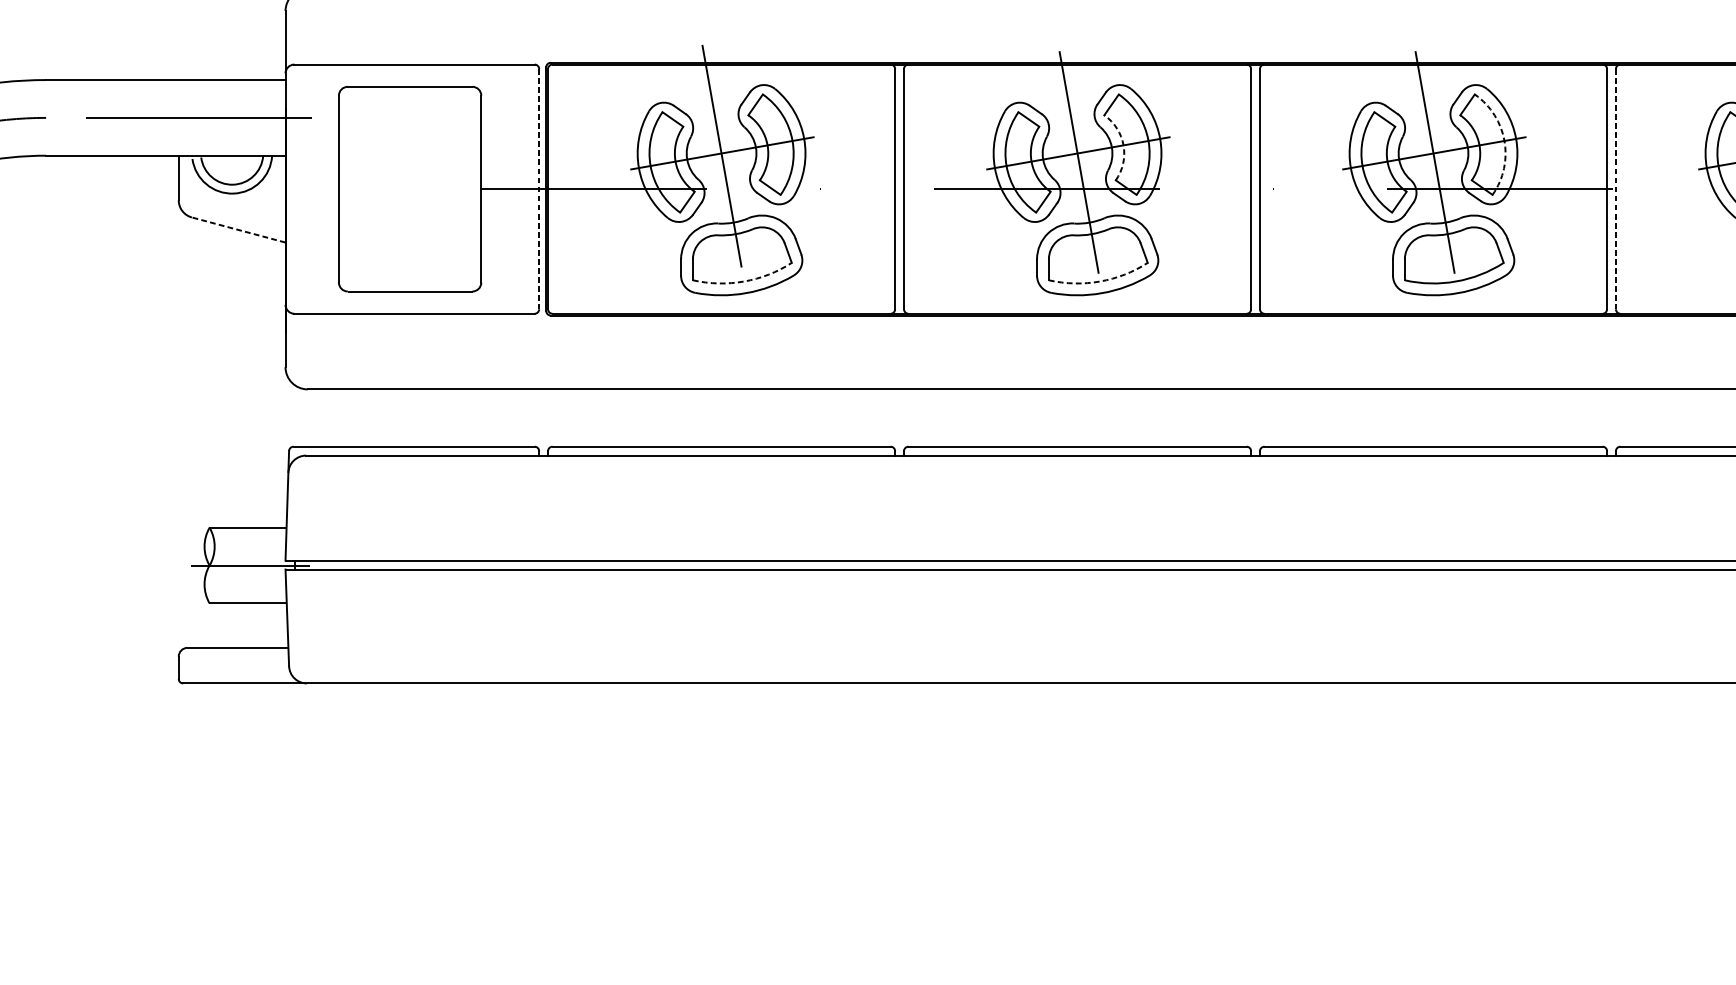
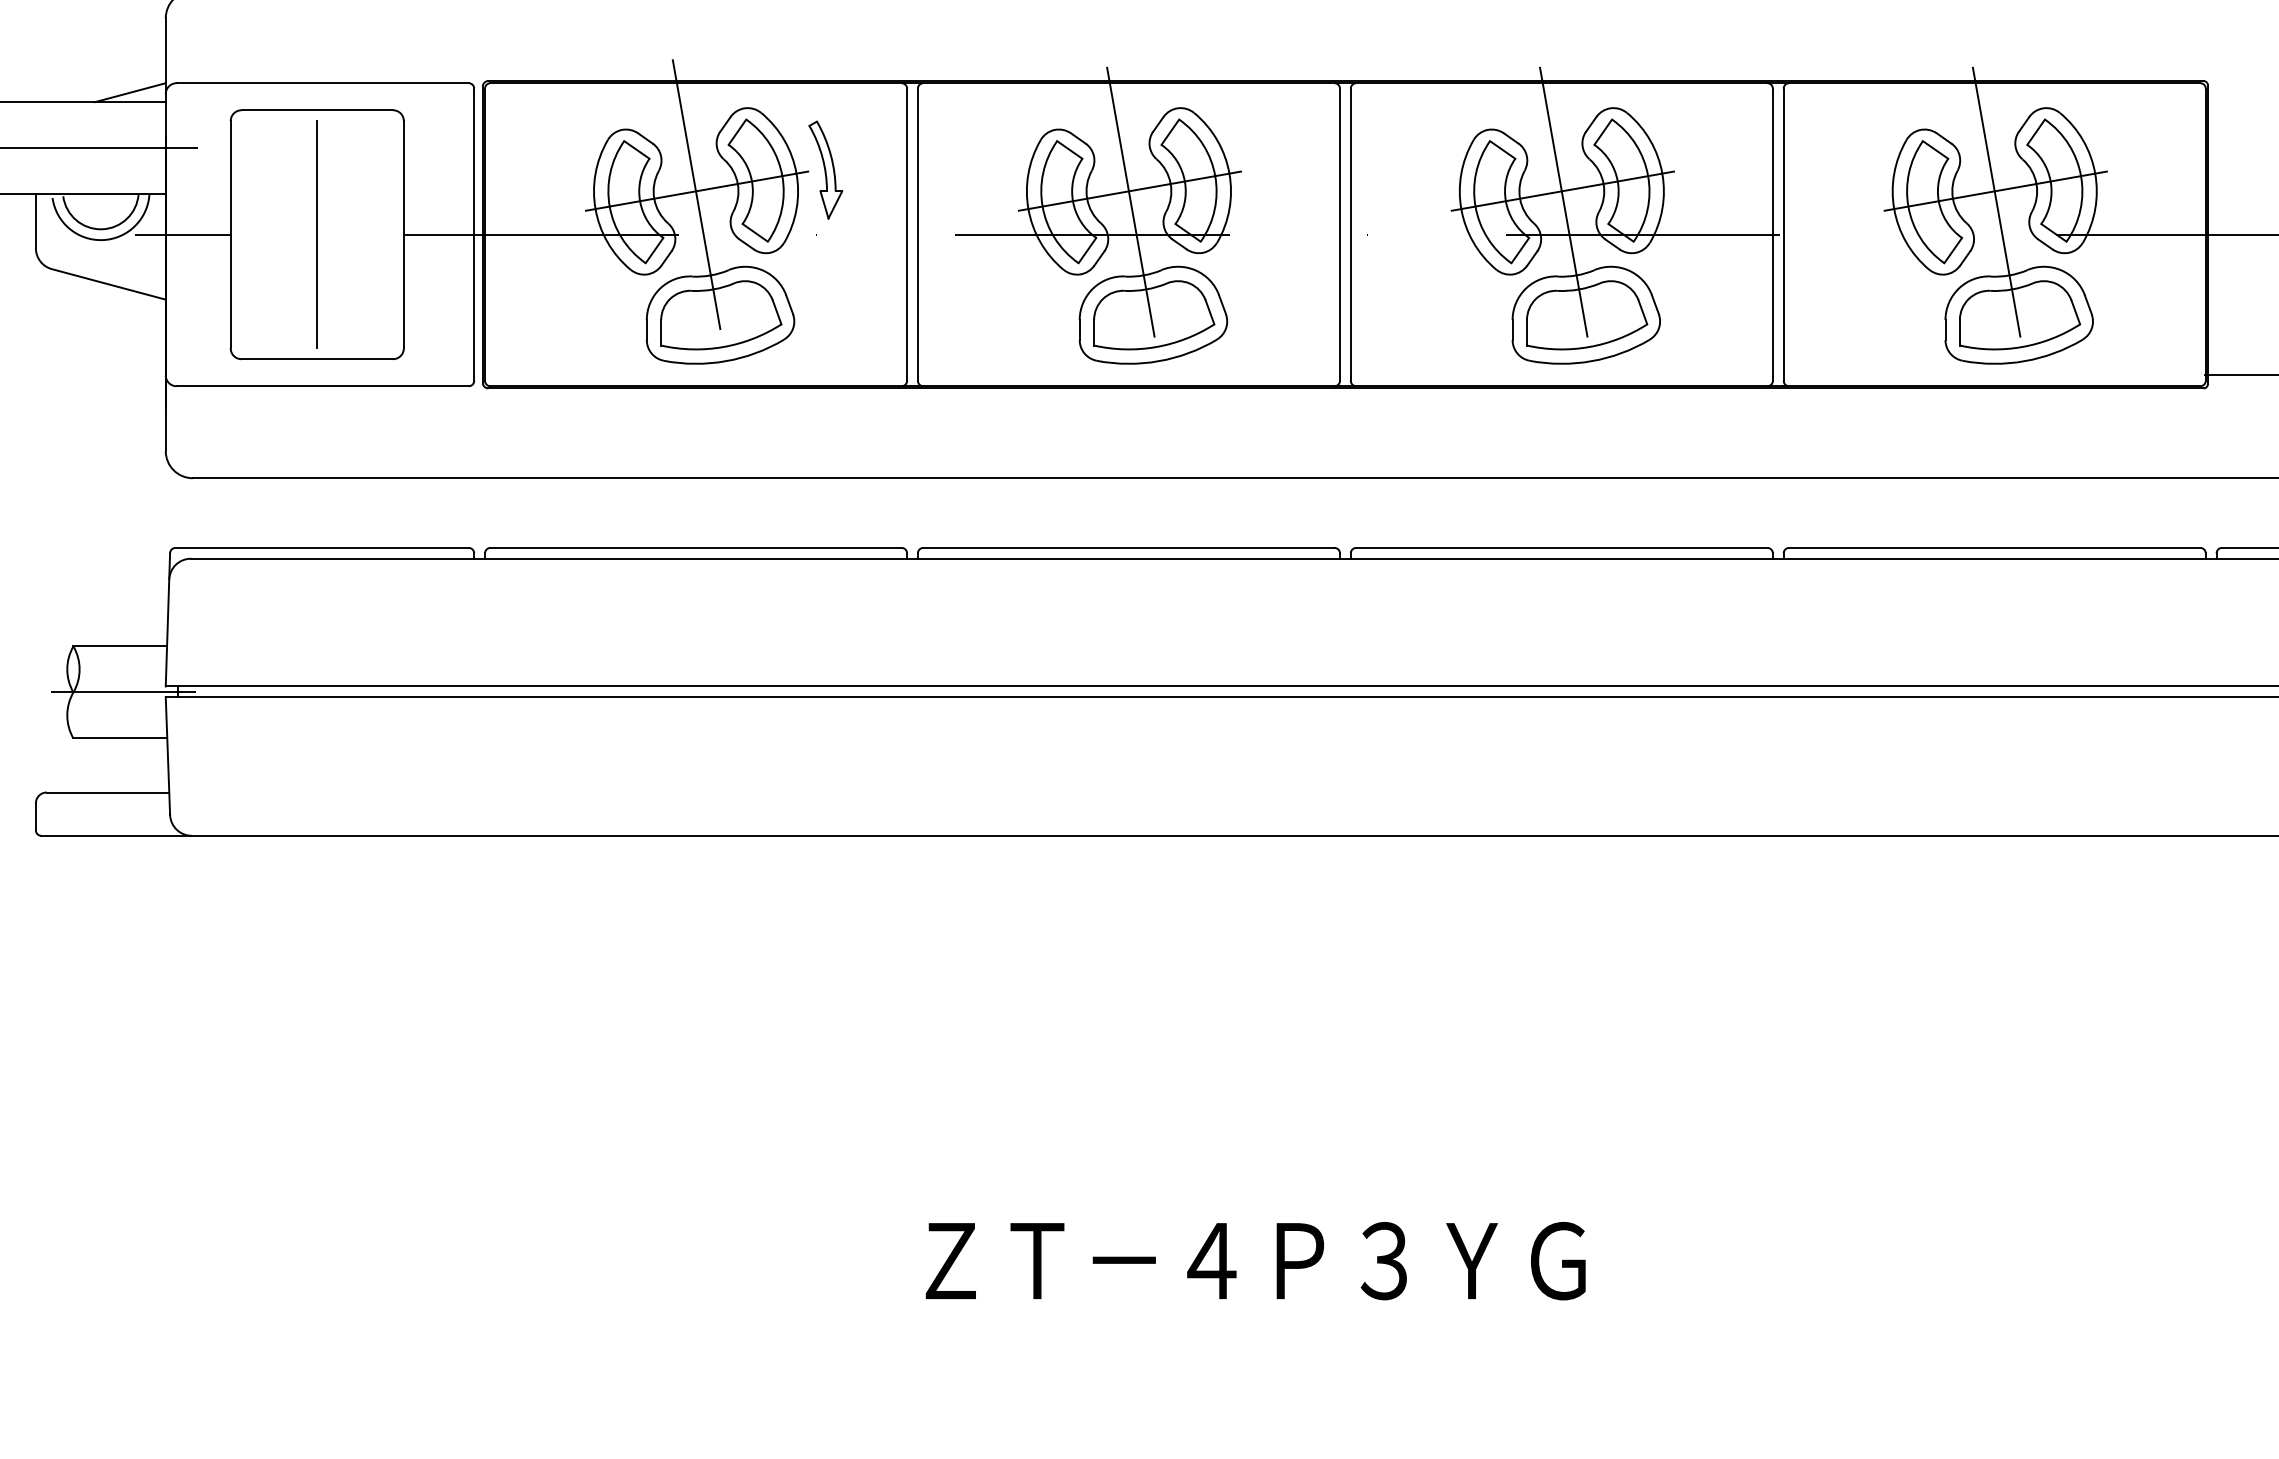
line: (255, 72) -> (129, 92), added
part: (828, 135) -> (825, 169), added
arc: (1504, 141) -> (1648, 176), dashed -> solid
arc: (1123, 145) -> (1184, 181), dashed -> solid
line: (299, 188) -> (182, 234), added
line: (410, 188) -> (317, 234), added
line: (539, 189) -> (474, 235), dashed -> solid
line: (1615, 189) -> (1783, 235), dashed -> solid
line: (238, 230) -> (108, 284), dashed -> solid
arc: (744, 281) -> (723, 347), dashed -> solid
arc: (1100, 281) -> (1156, 347), dashed -> solid

